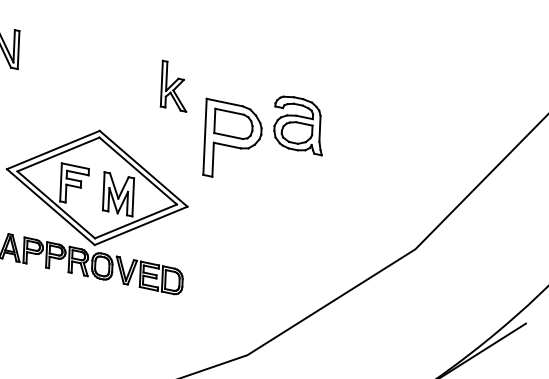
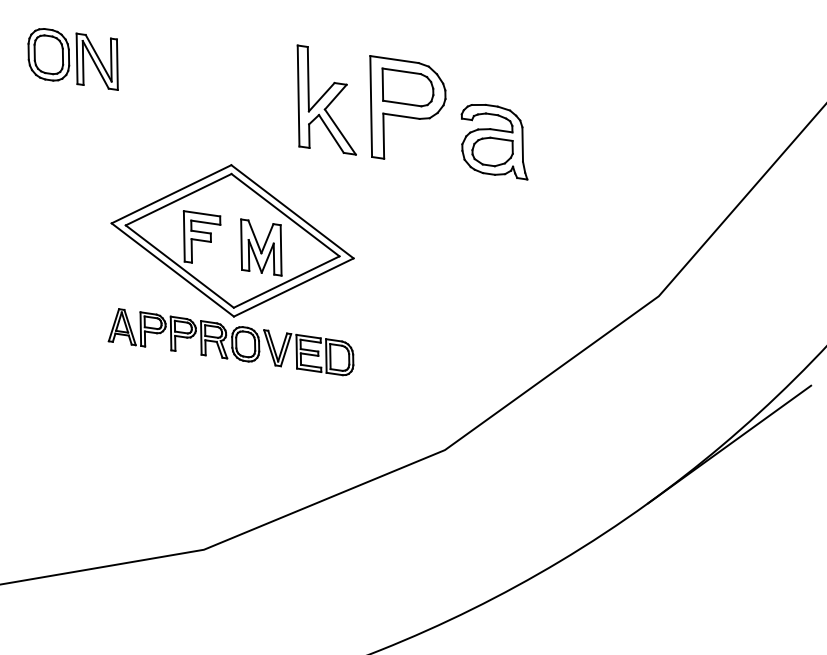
part: (174, 85) -> (326, 99), size x1.67
part: (232, 139) -> (407, 107), moved

